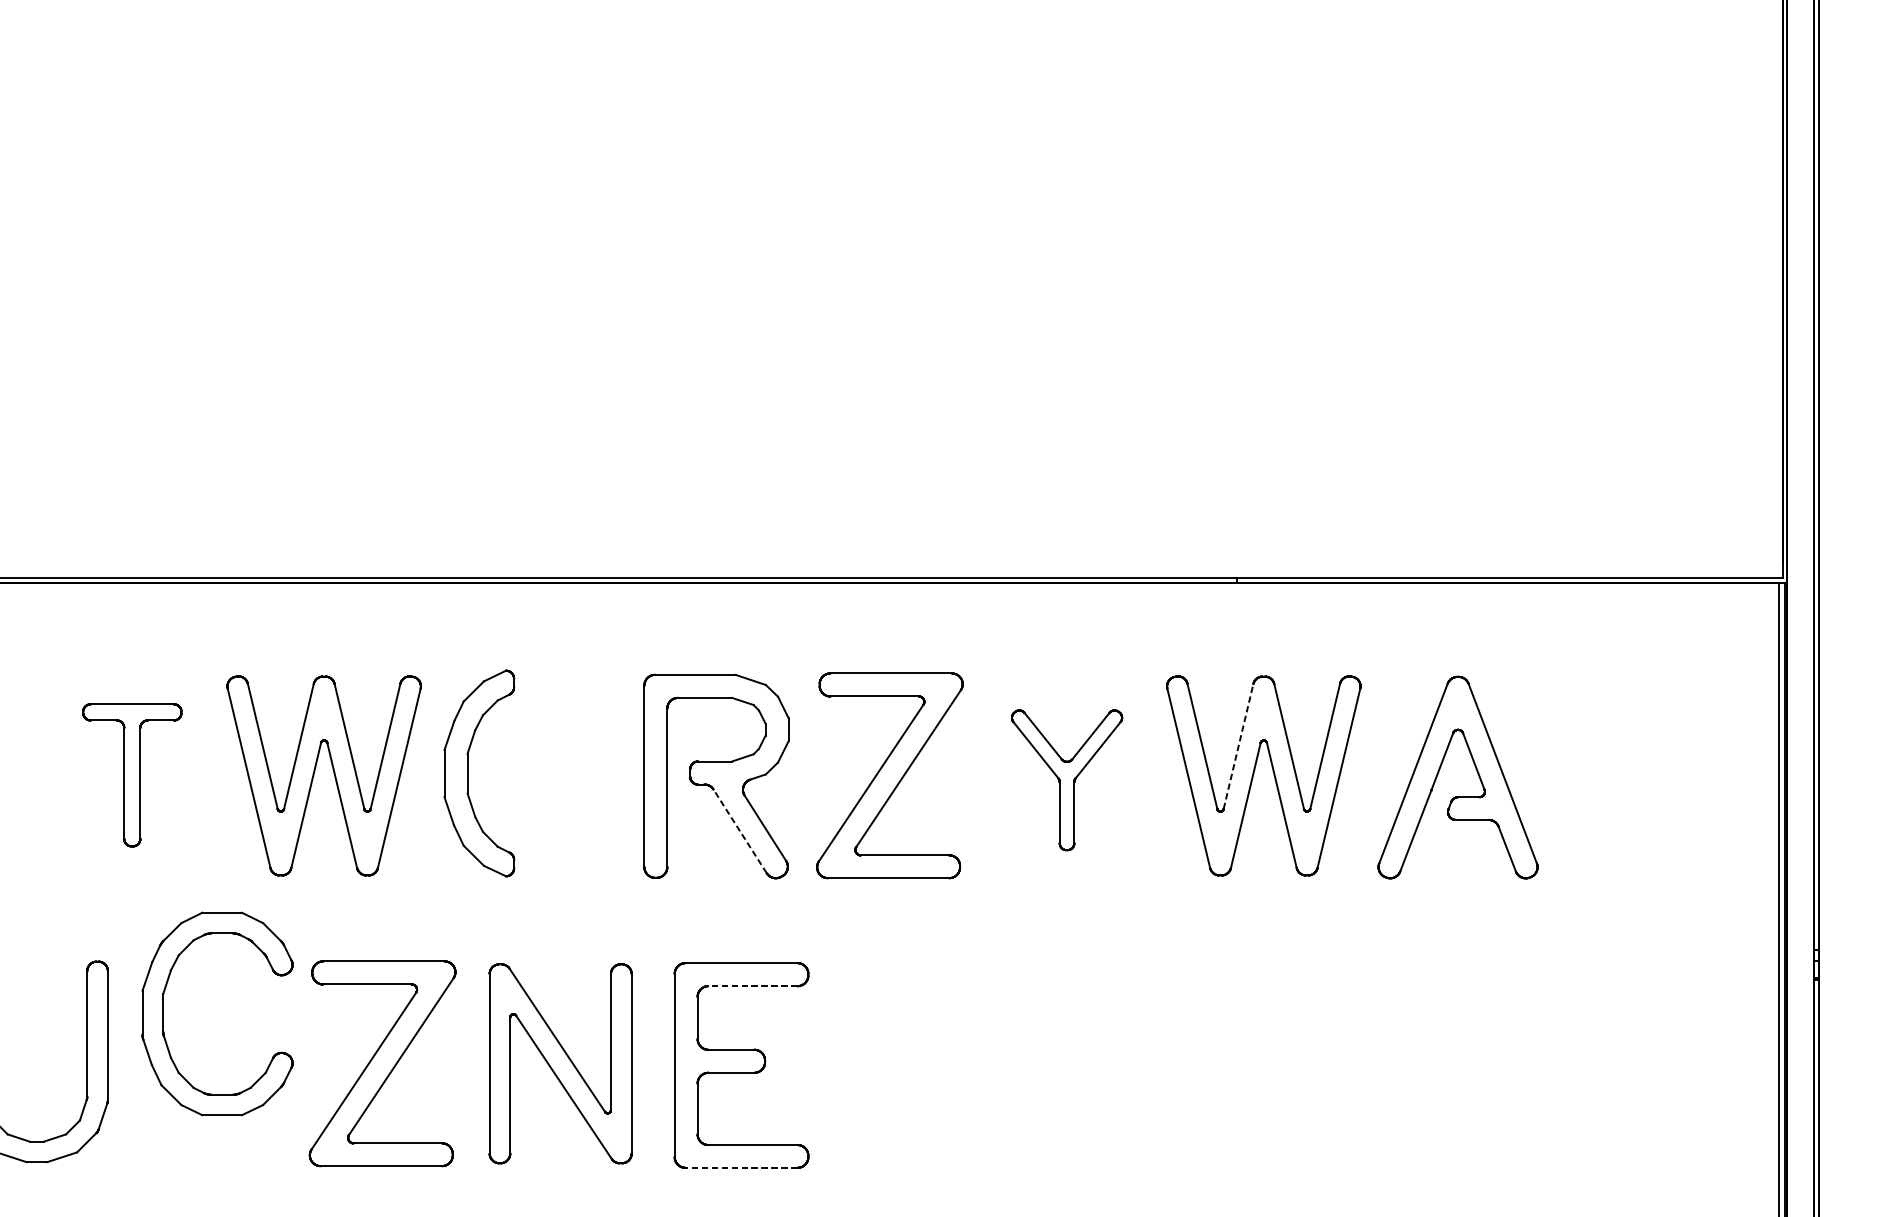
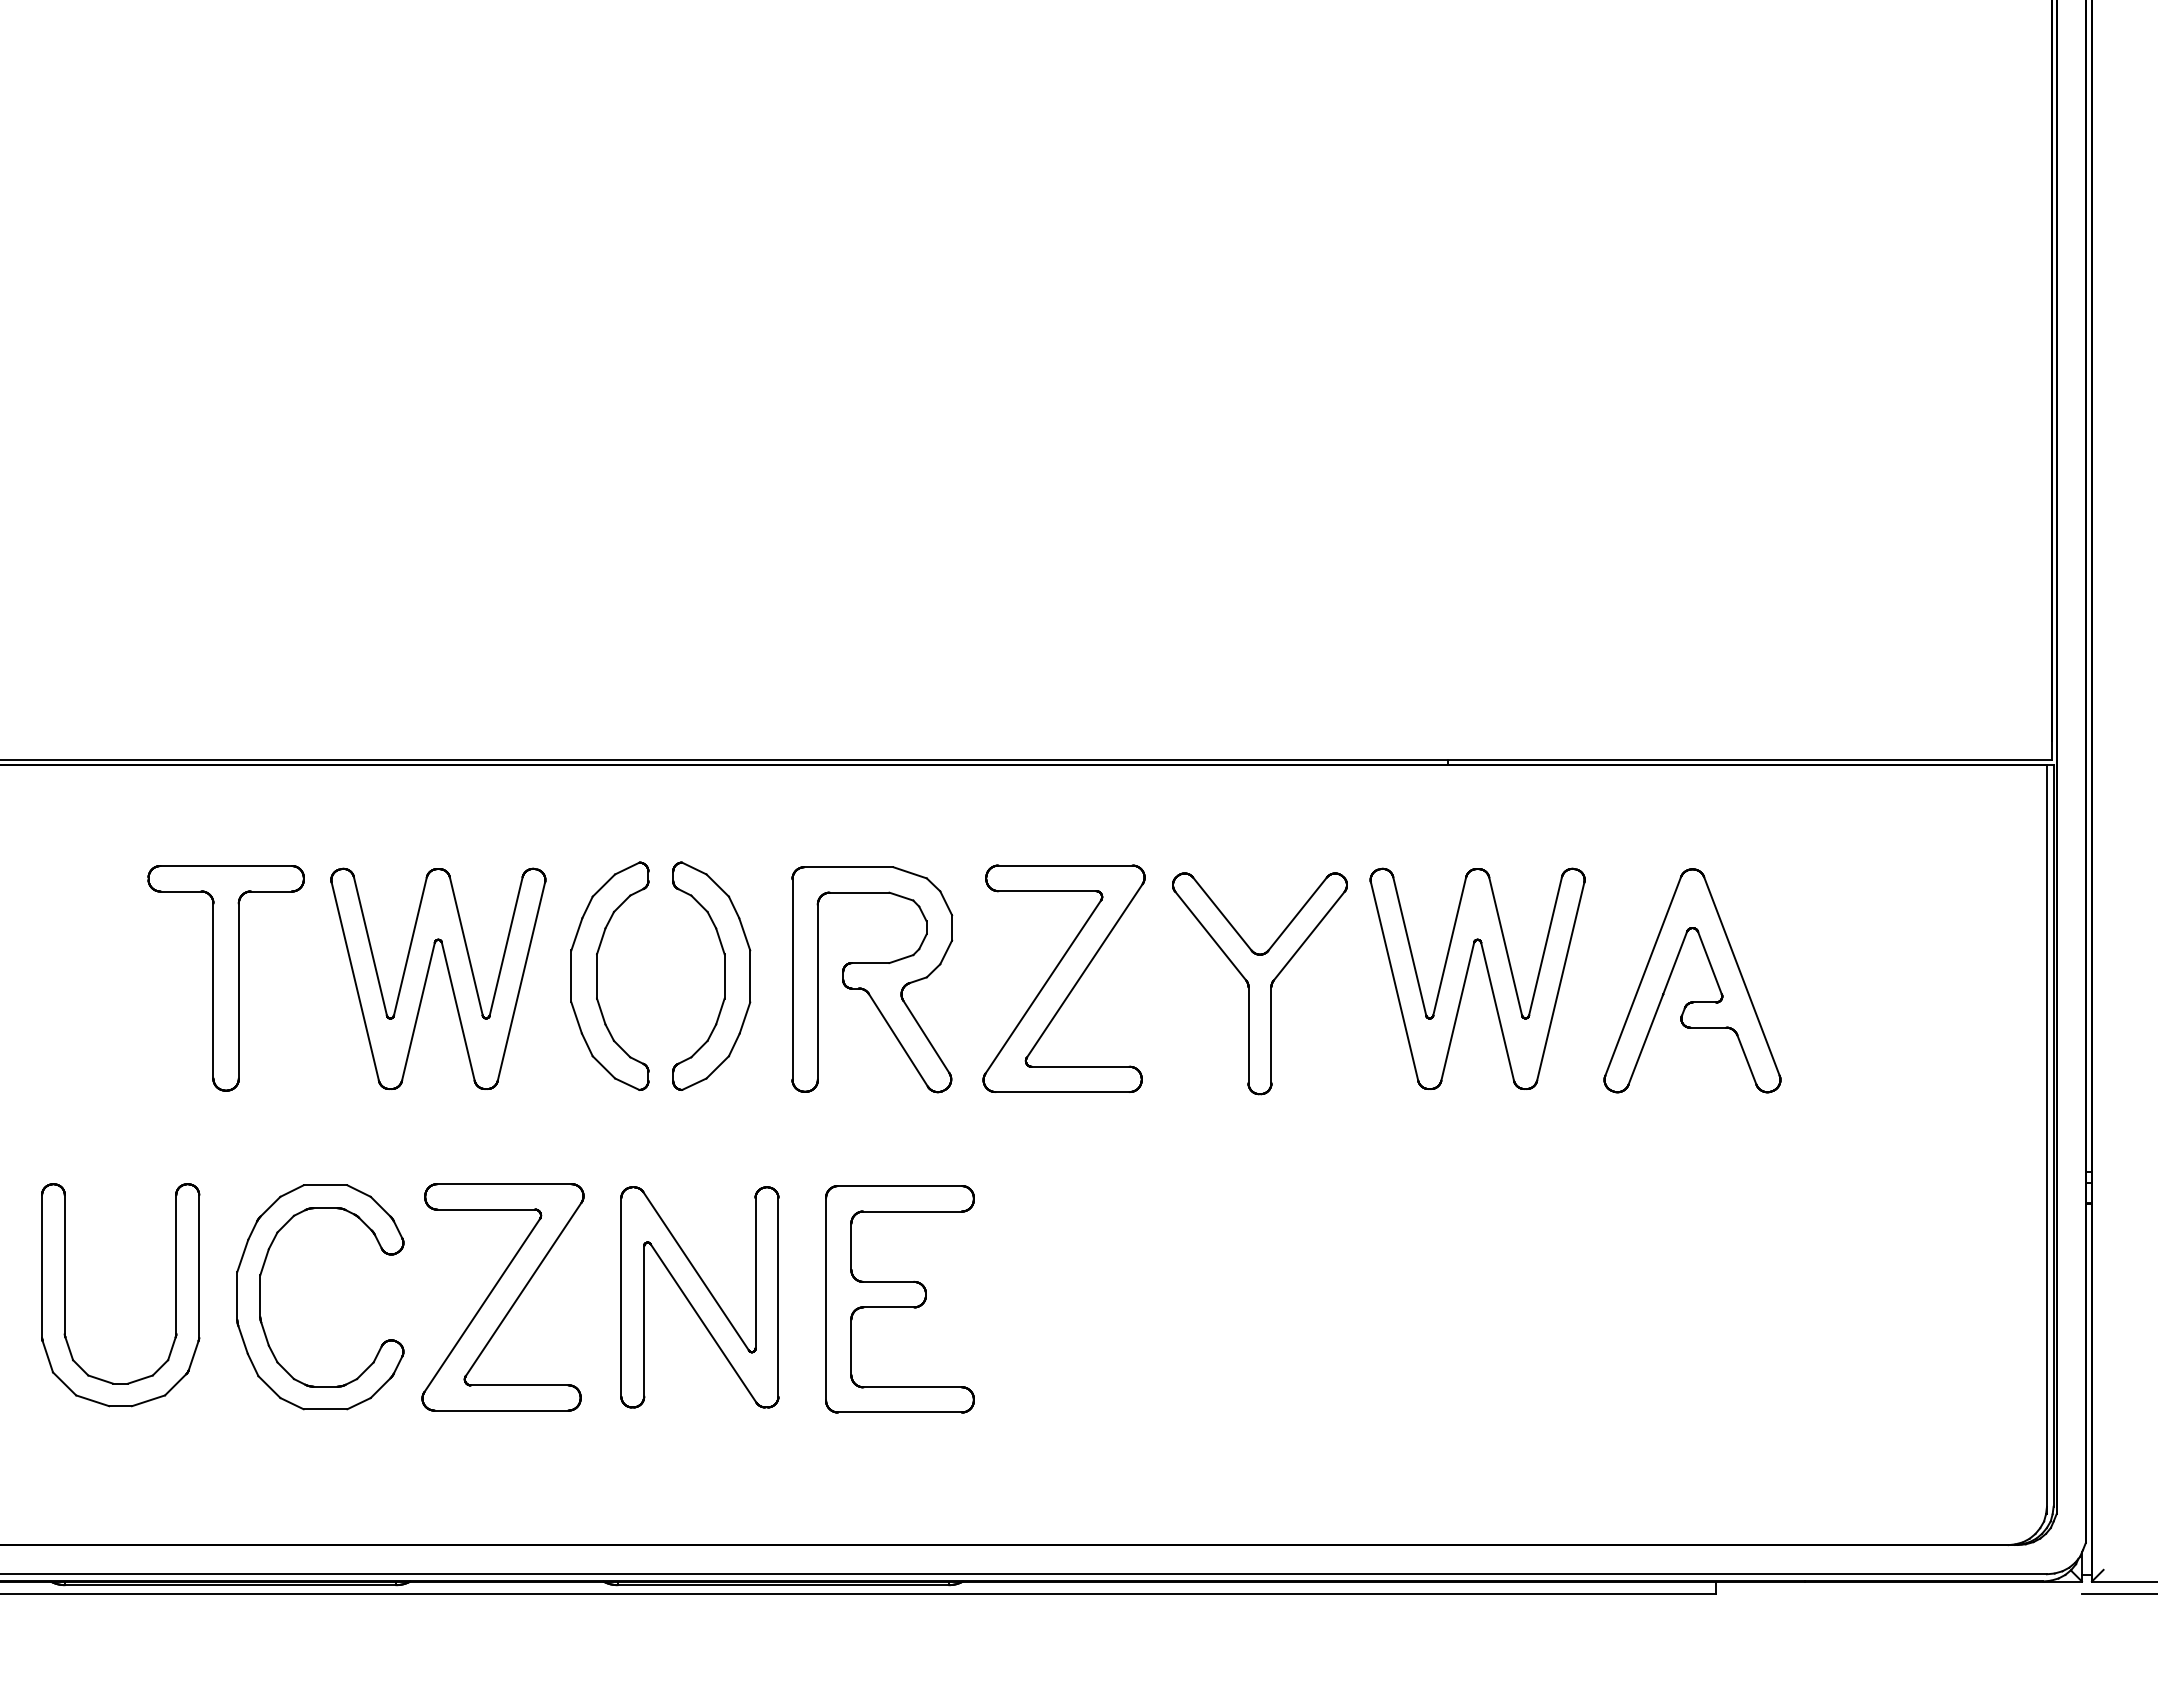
line: (1238, 746) -> (1449, 946), dashed -> solid
part: (582, 772) -> (724, 975), added
part: (131, 775) -> (225, 978), size x1.43
part: (1066, 779) -> (1259, 983), size x1.43
line: (740, 831) -> (898, 1040), dashed -> solid
line: (752, 986) -> (912, 1211), dashed -> solid
part: (163, 1014) -> (260, 1297), moved
line: (741, 1167) -> (899, 1412), dashed -> solid

